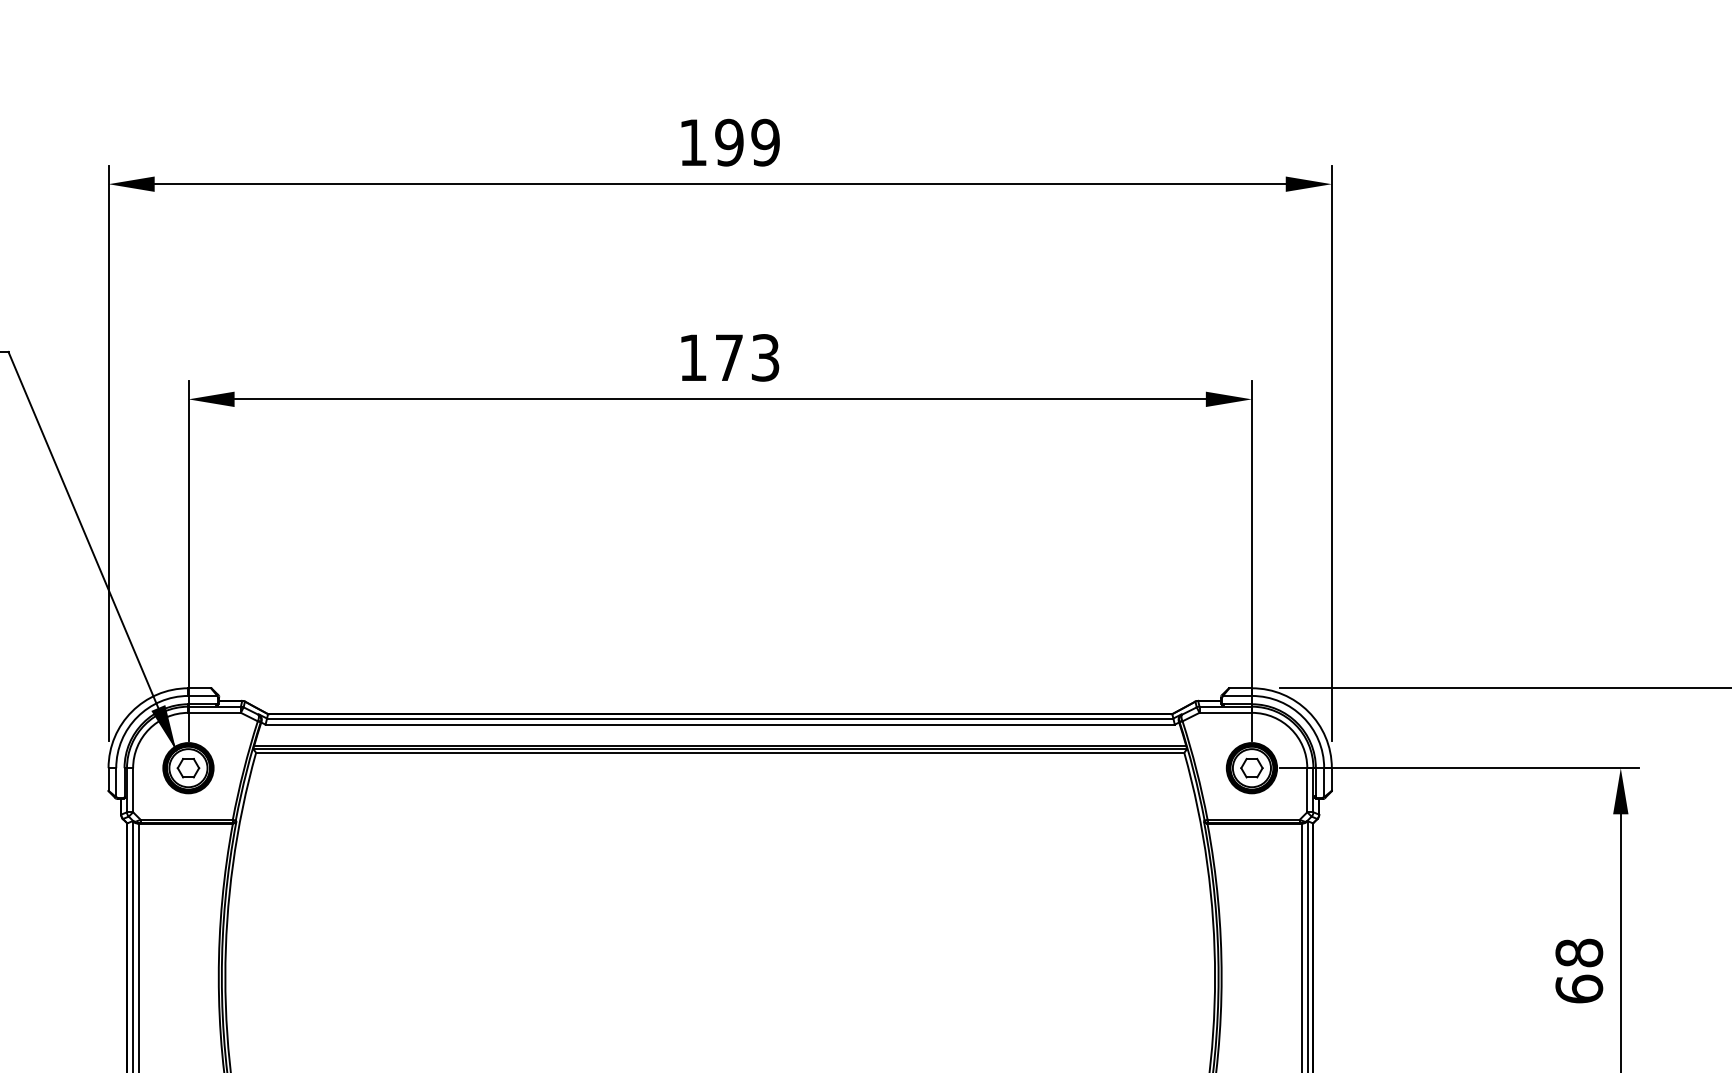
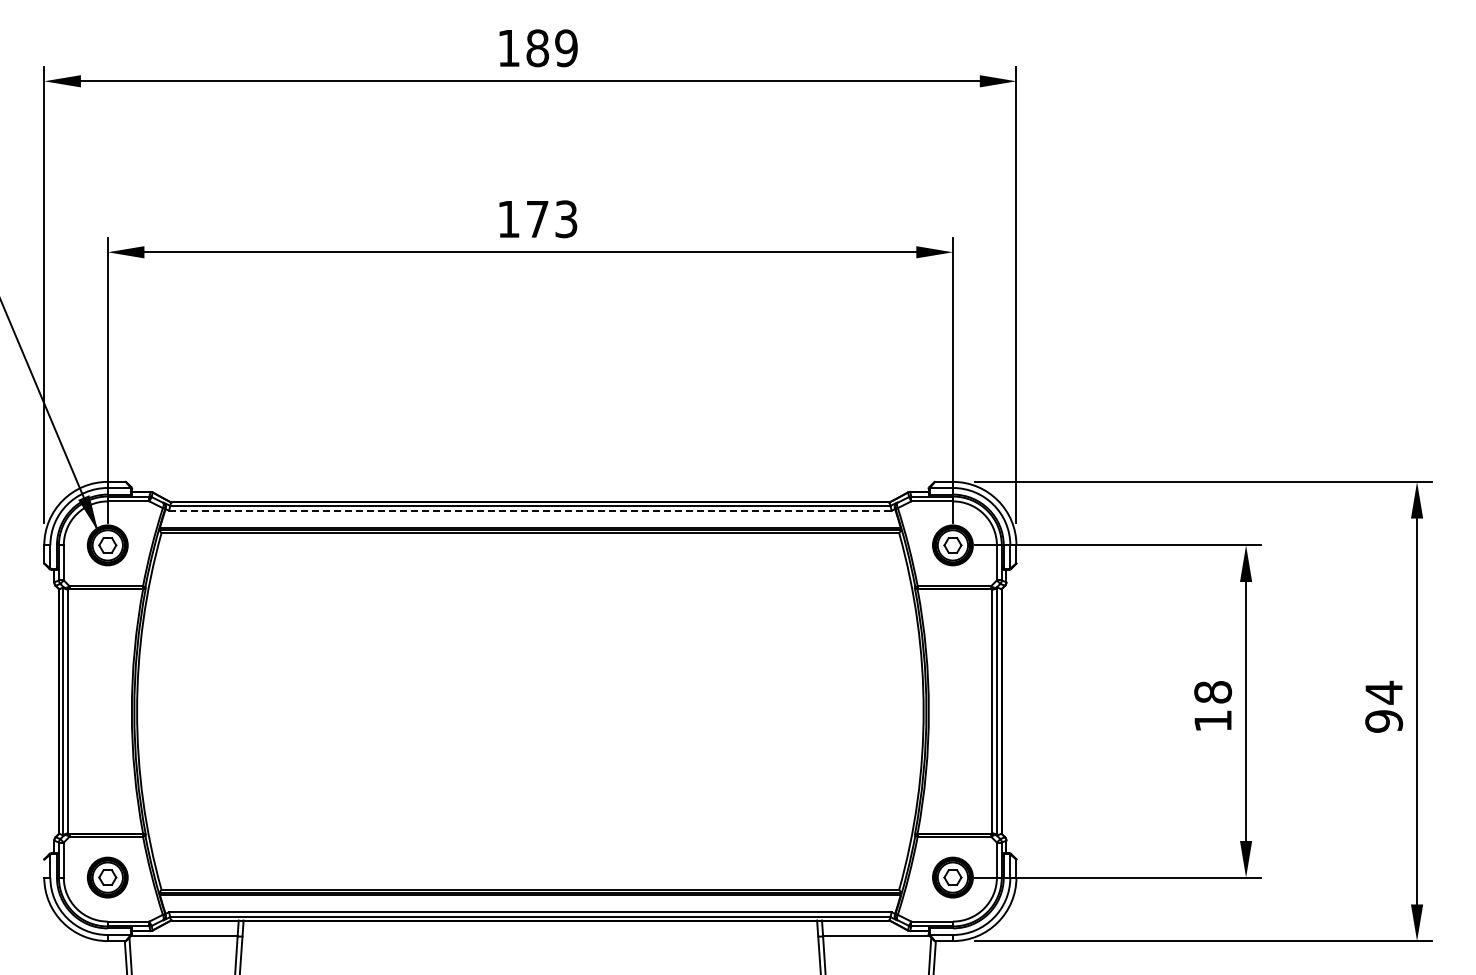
text: (729, 142) -> (537, 48), 199 -> 189
line: (720, 724) -> (530, 510), solid -> dashed
text: (1579, 988) -> (1213, 720), 68 -> 18

